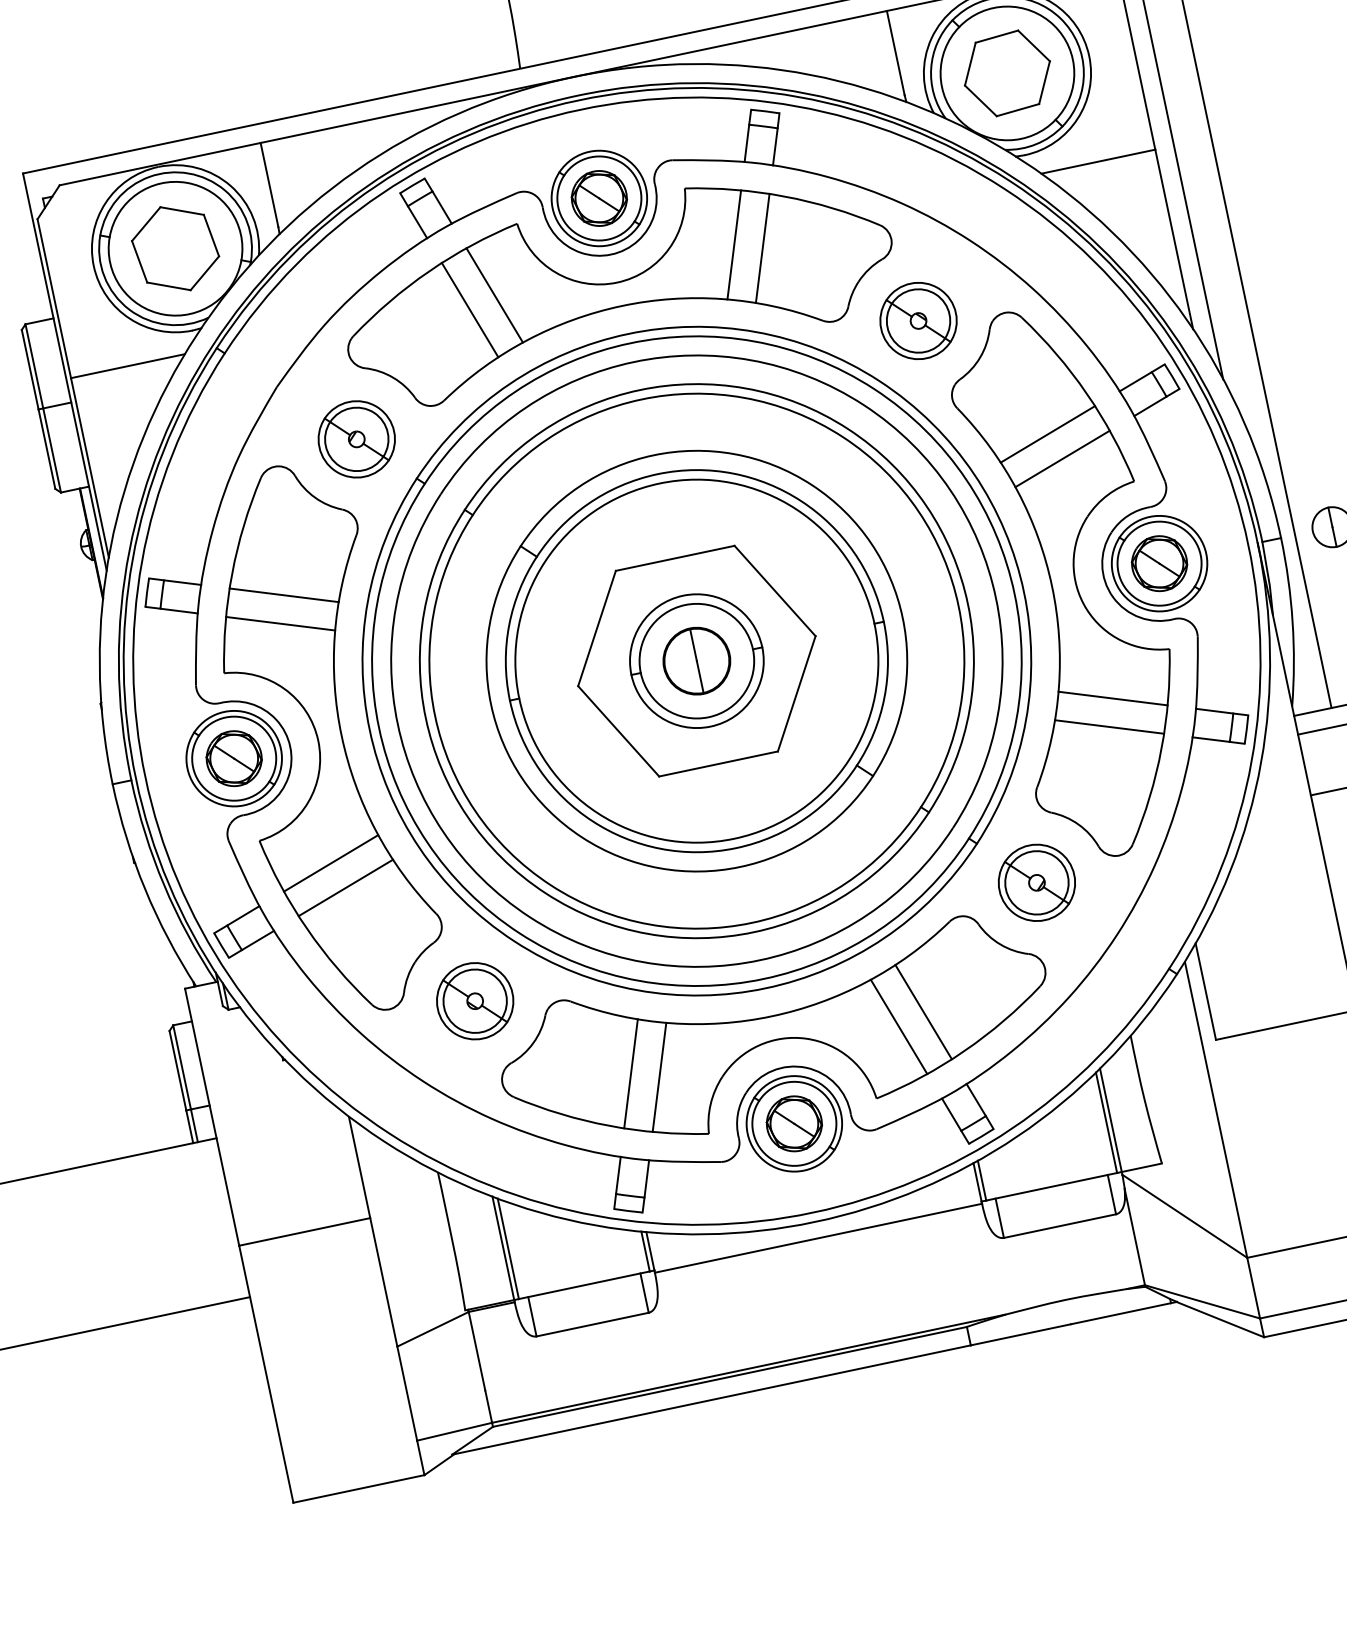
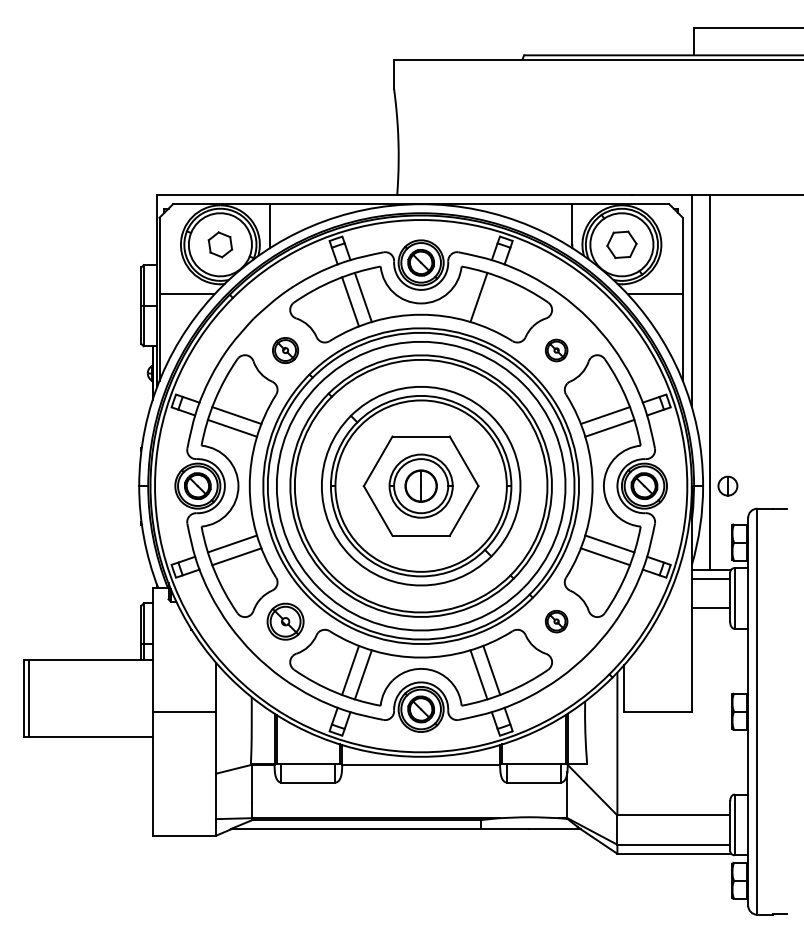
part: (1006, 72) -> (621, 244), size x0.7
line: (761, 247) -> (491, 301), removed
part: (175, 248) -> (220, 244), size x0.6
part: (918, 320) -> (556, 350), size x0.6
part: (356, 439) -> (285, 350), size x0.7
part: (1036, 882) -> (556, 621), size x0.6

